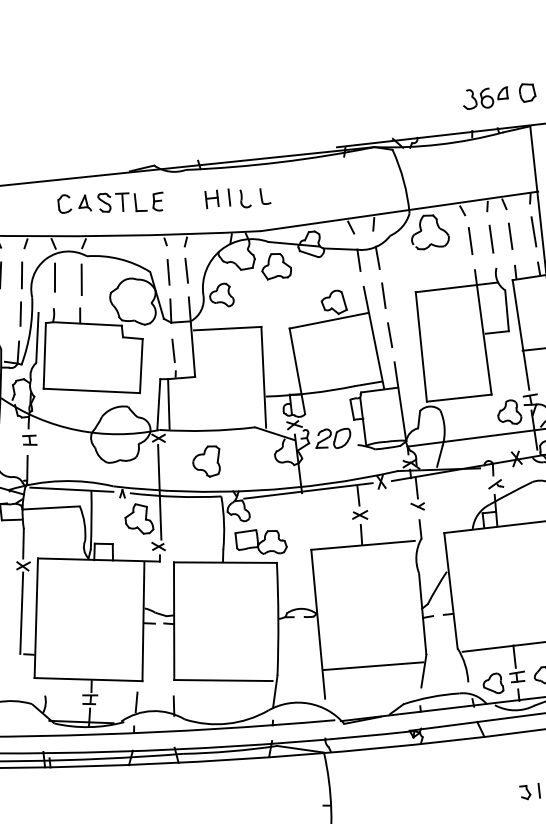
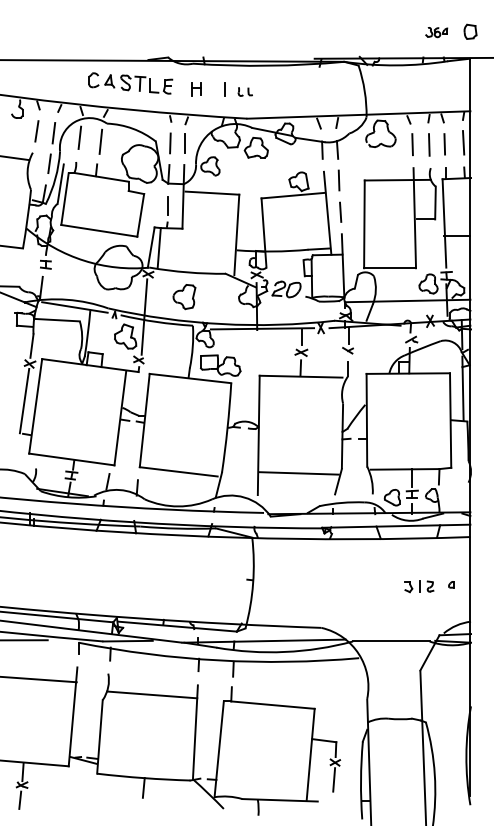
part: (485, 98) -> (436, 32), size x0.6
part: (255, 197) -> (245, 91), size x0.6
part: (212, 199) -> (196, 89), moved

